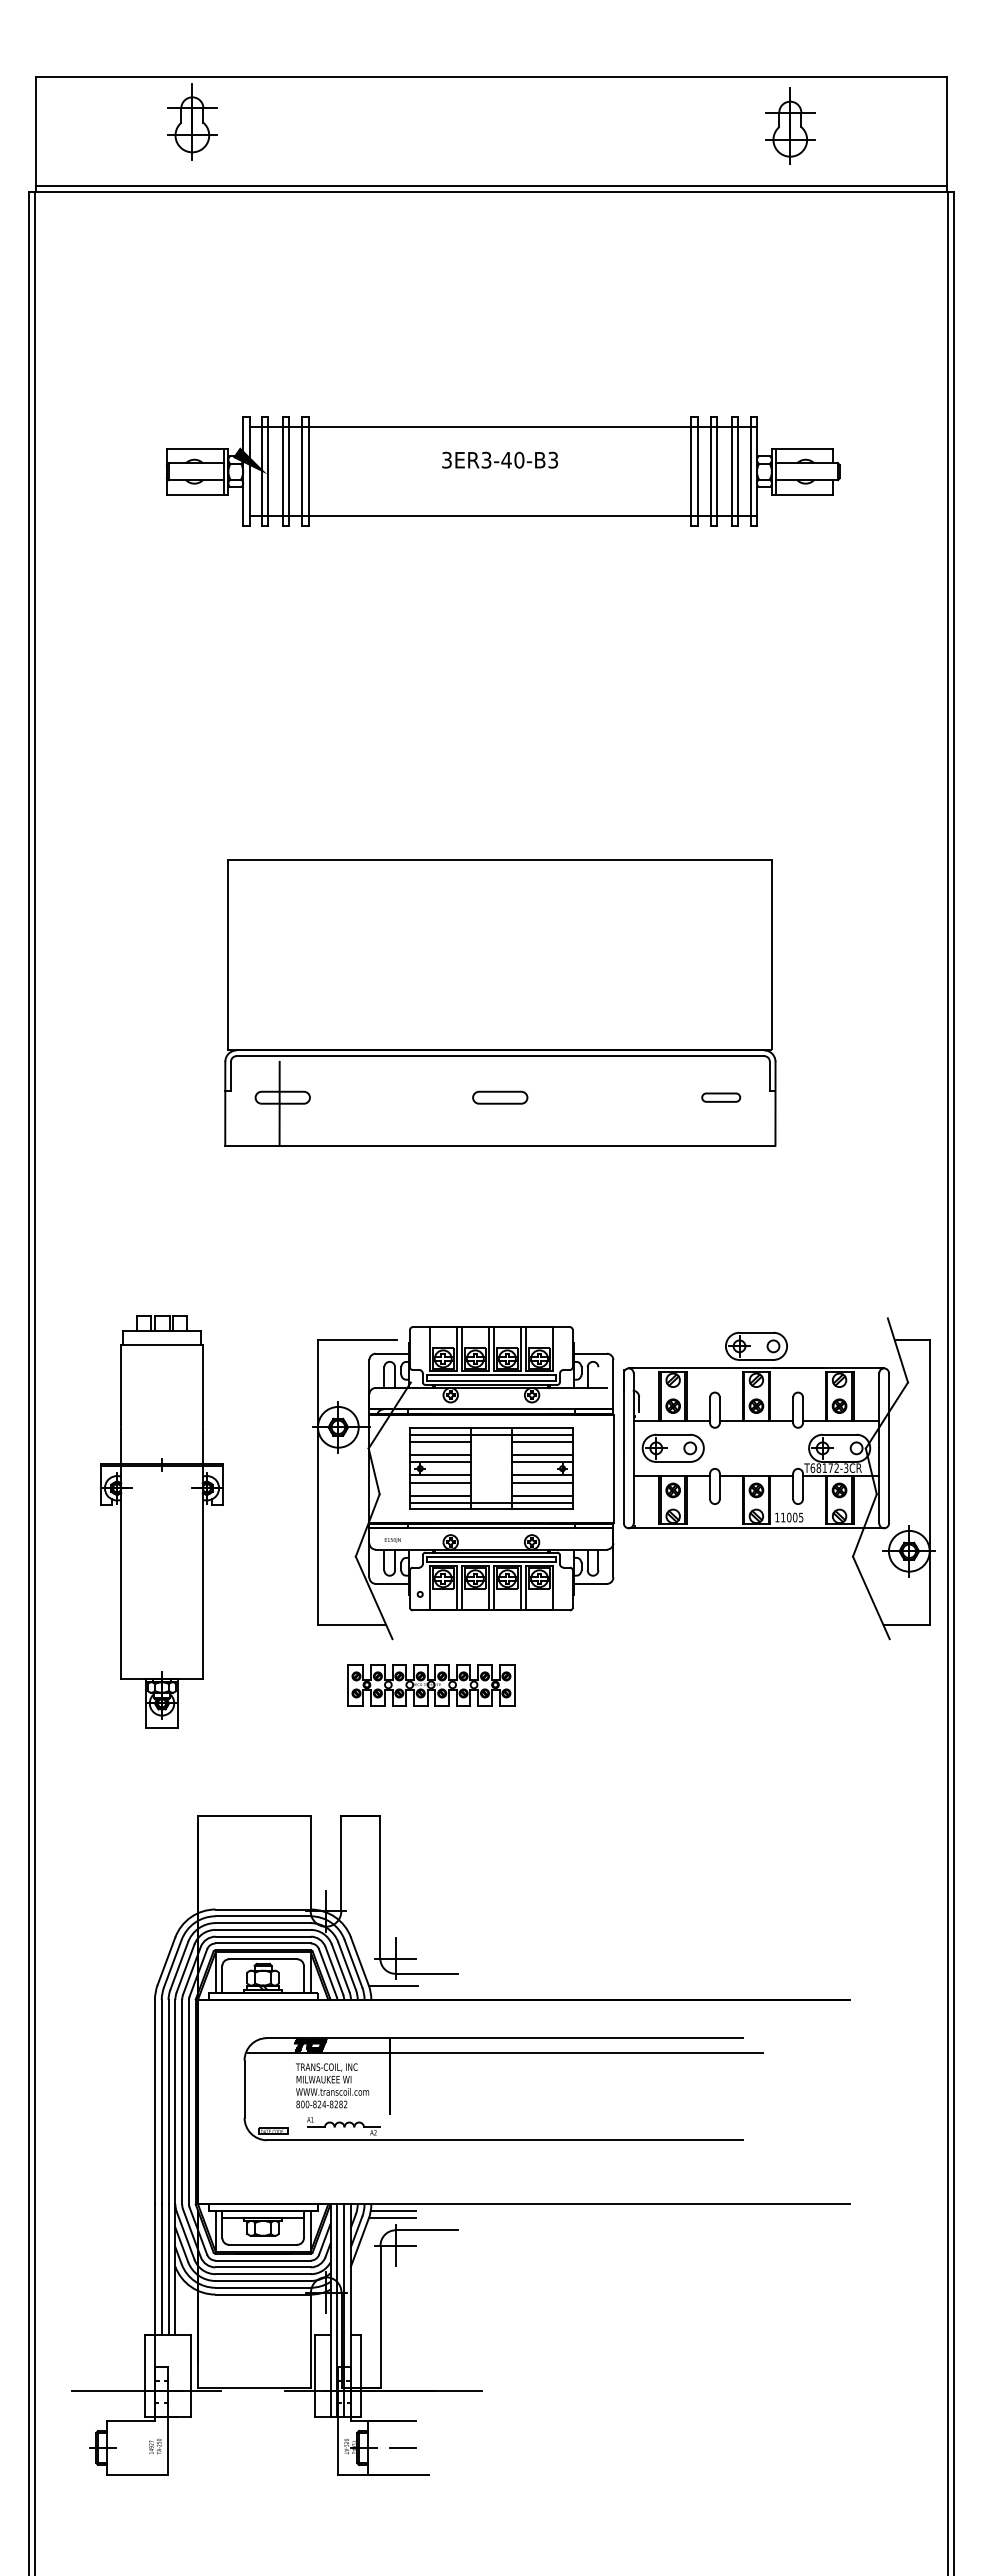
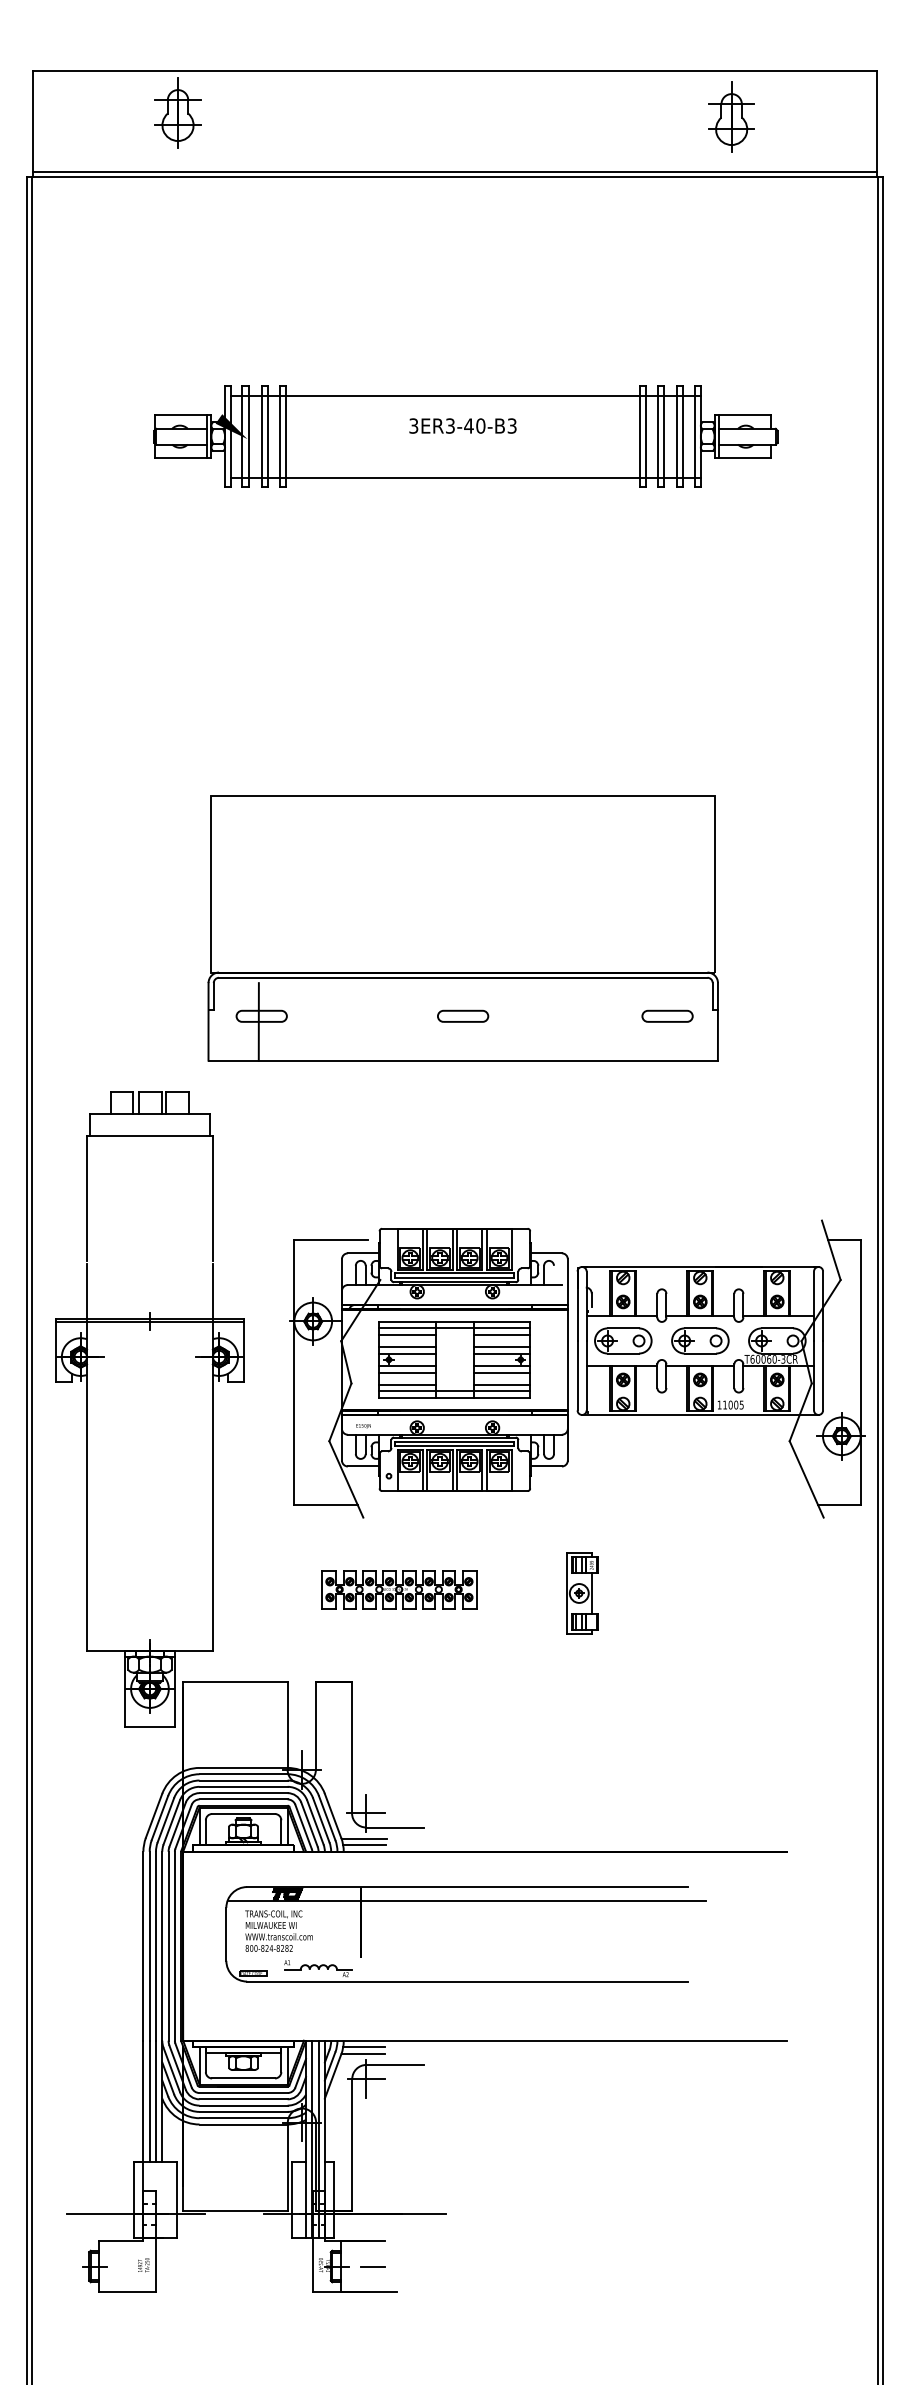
part: (721, 1097) -> (667, 1016), size x1.43
part: (756, 1345) -> (700, 1340), moved
text: (827, 1467) -> (766, 1358), T68172-3CR -> T60060-3CR
part: (161, 1521) -> (149, 1408), size x1.67
part: (431, 1685) -> (399, 1590), moved
part: (628, 1720) -> (581, 1592), added
line: (393, 1993) -> (364, 1845), added
text: (332, 2085) -> (279, 1930), moved

